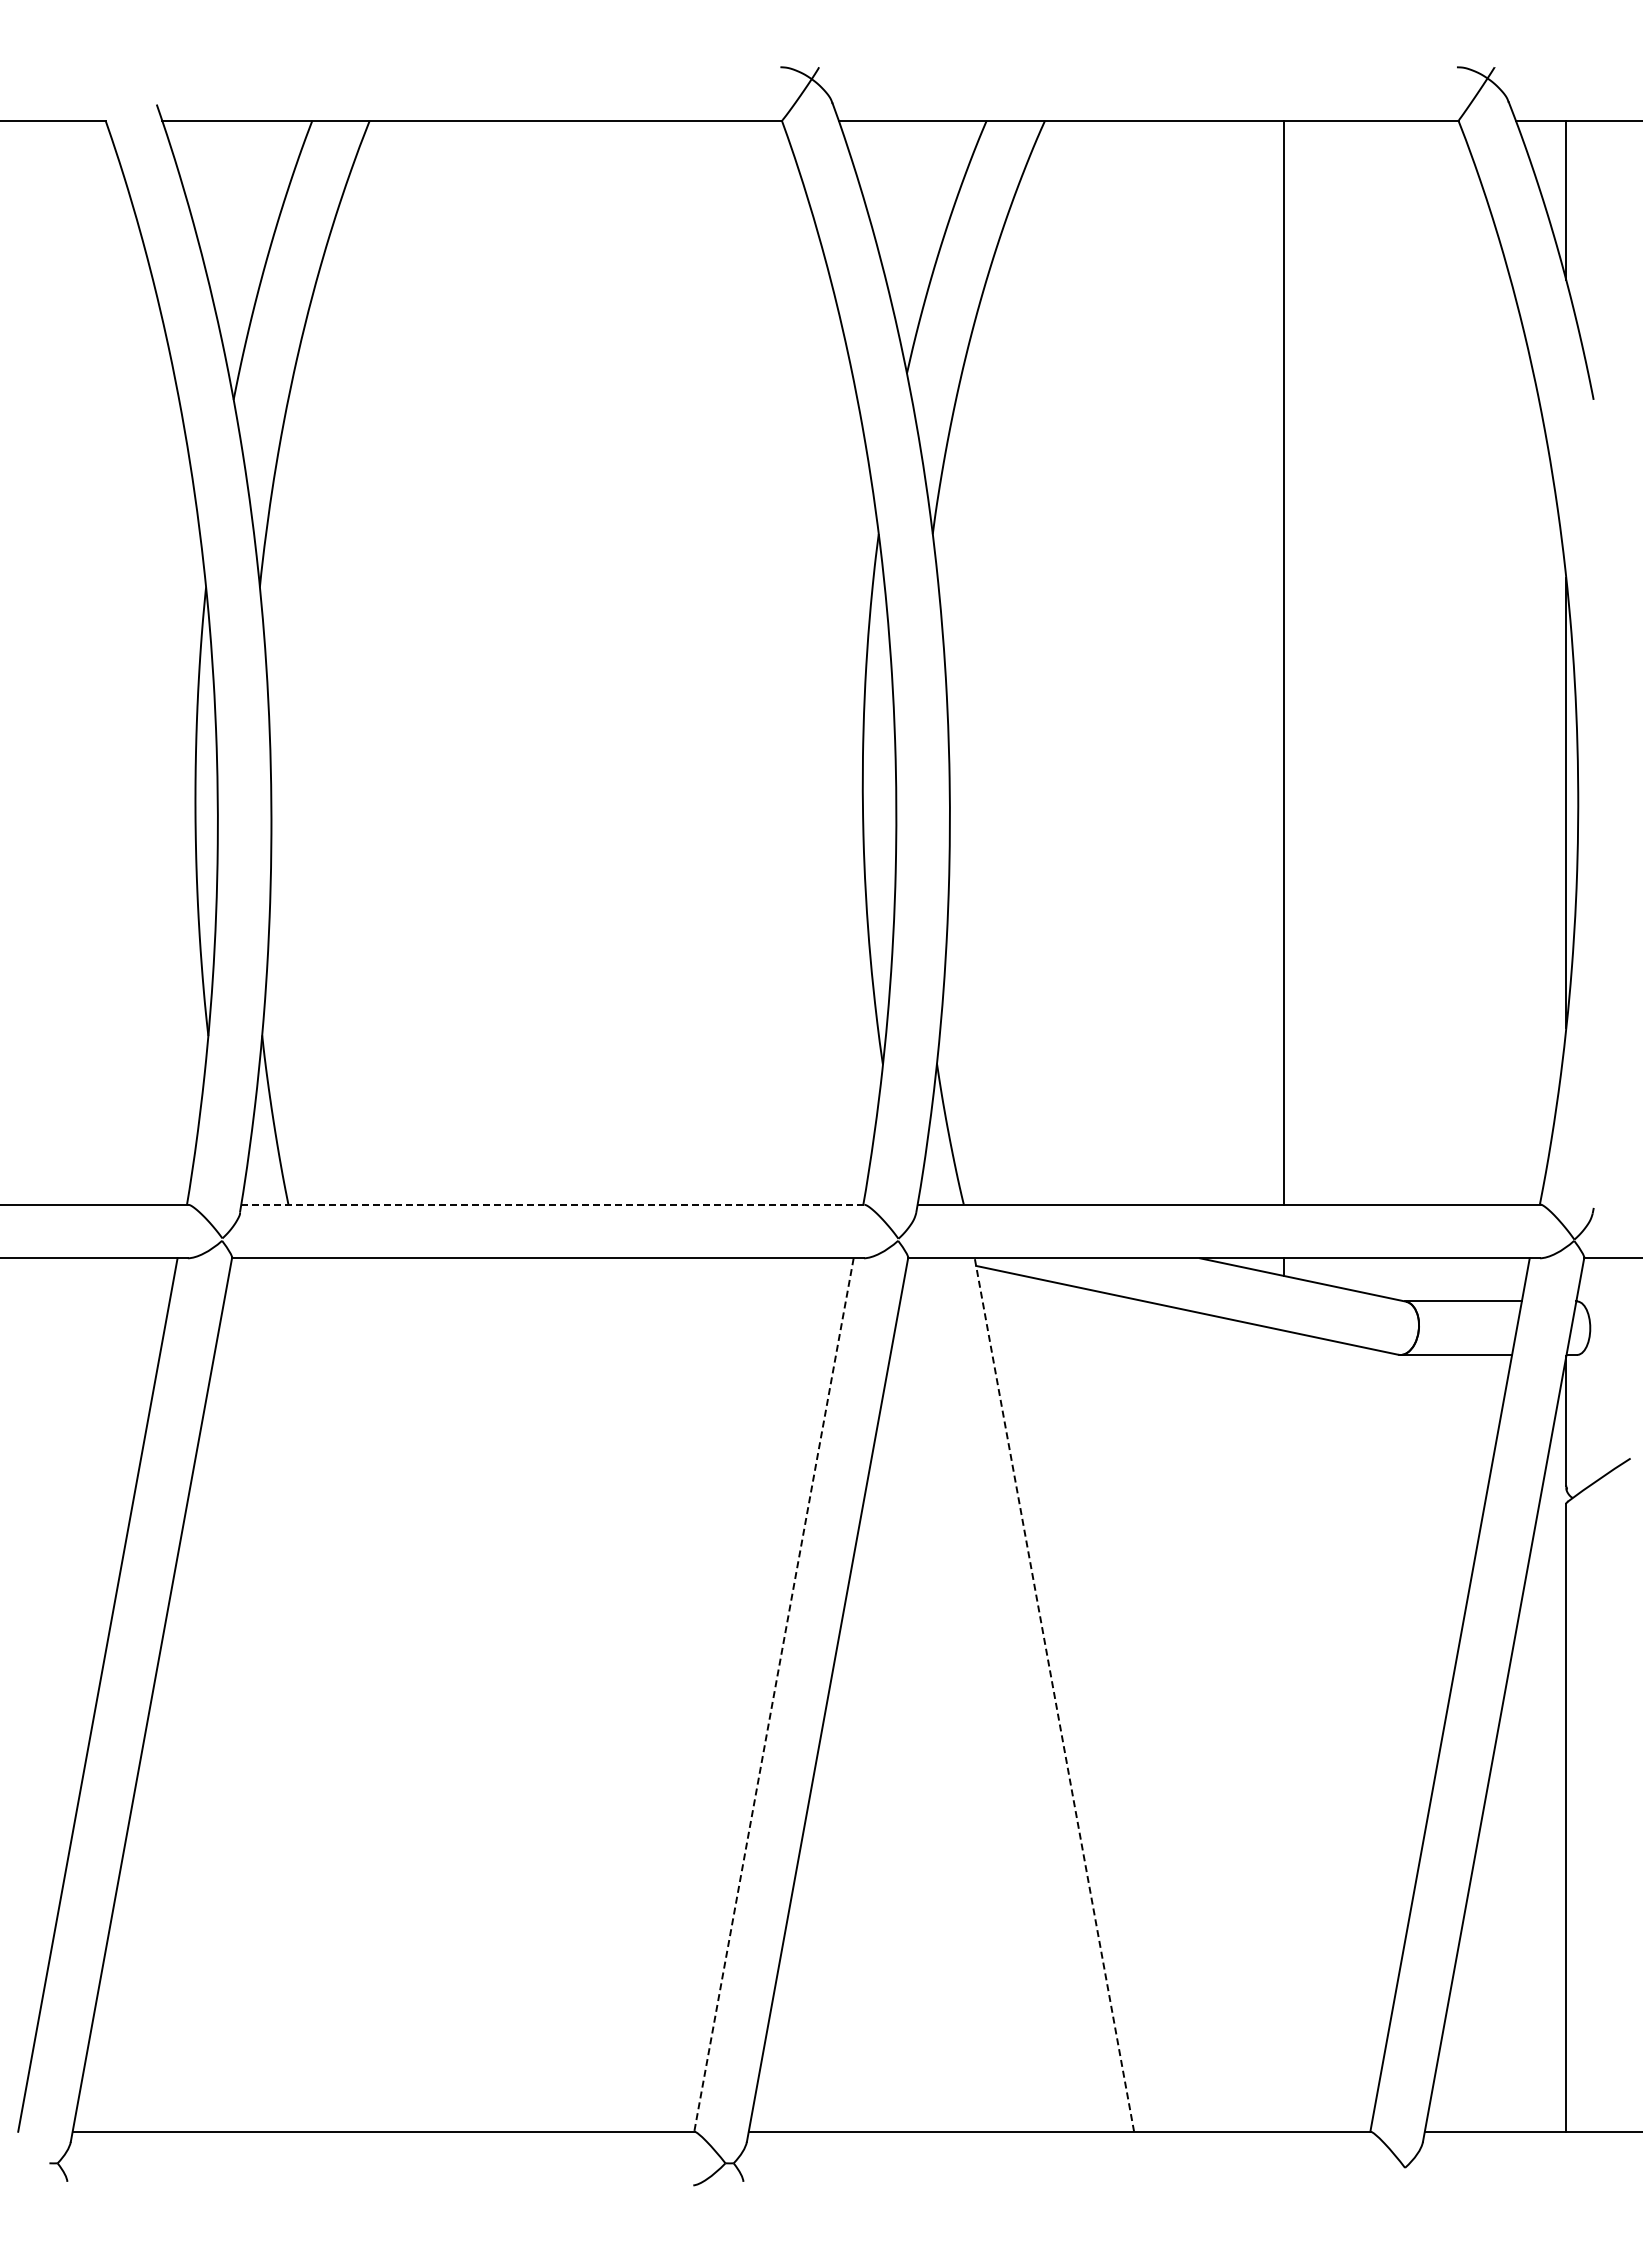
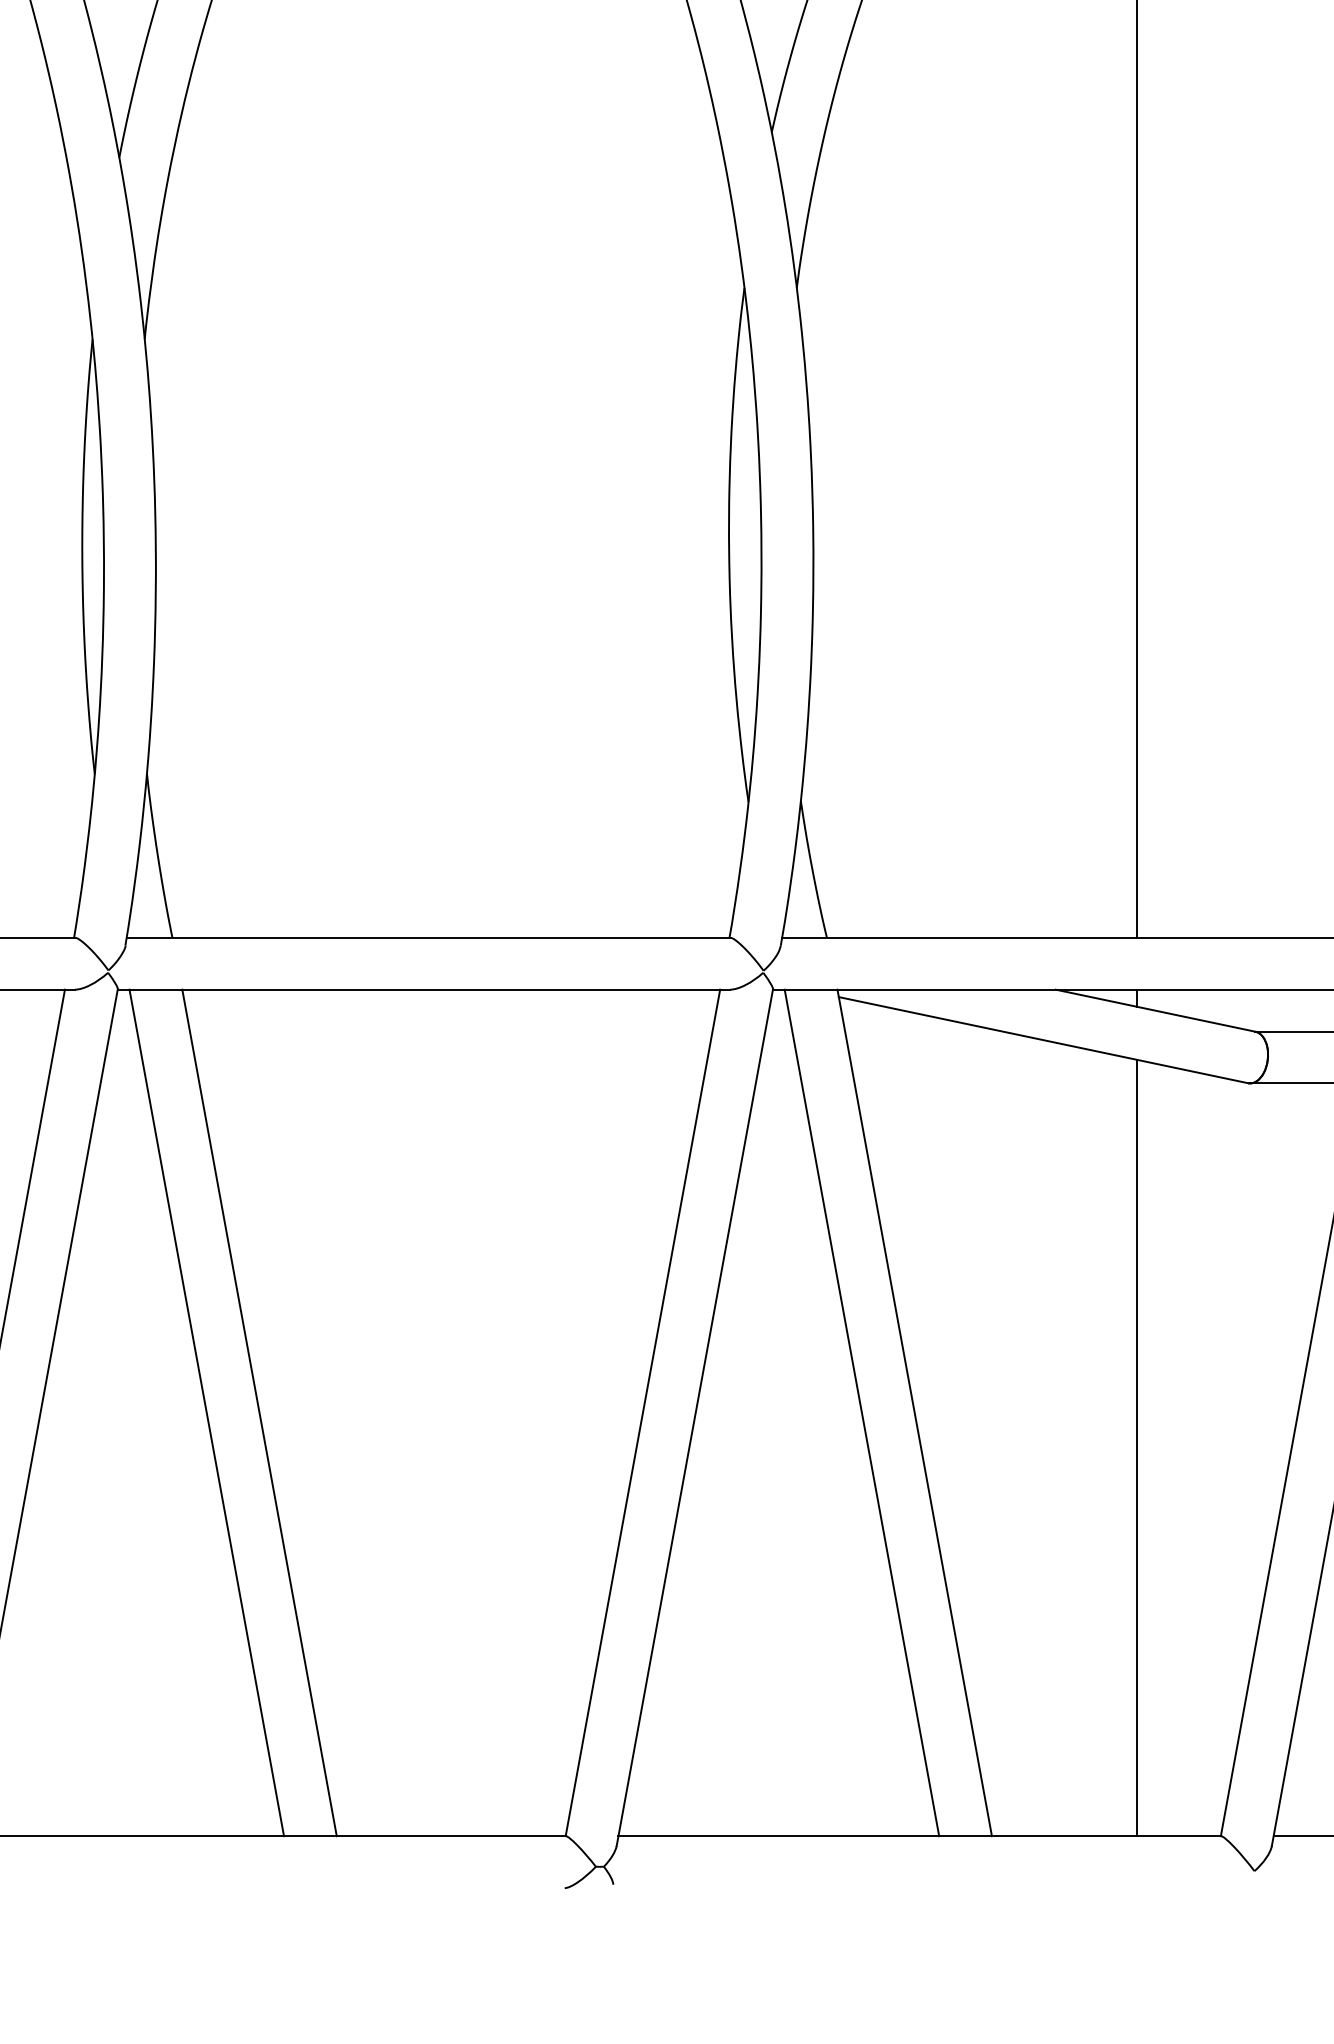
line: (552, 1204) -> (428, 937), dashed -> solid
line: (323, 1694) -> (206, 1412), added
line: (378, 1694) -> (259, 1412), added
line: (999, 1694) -> (861, 1412), added
line: (773, 1695) -> (642, 1413), dashed -> solid
line: (1054, 1695) -> (914, 1413), dashed -> solid
line: (1284, 1730) -> (1137, 1447), added

